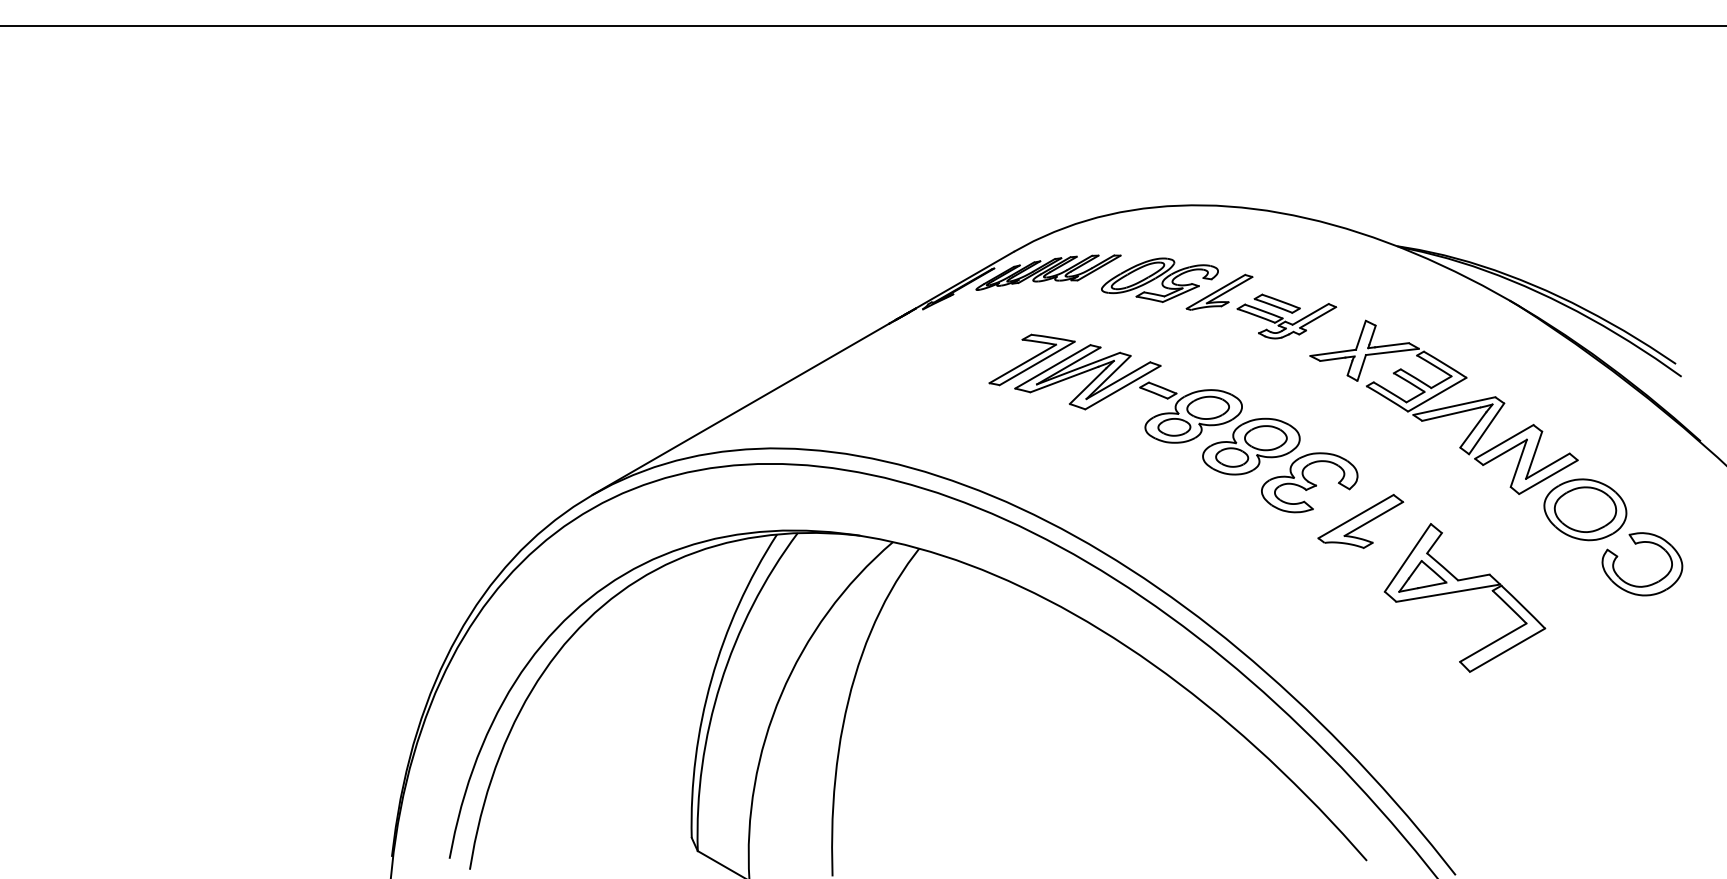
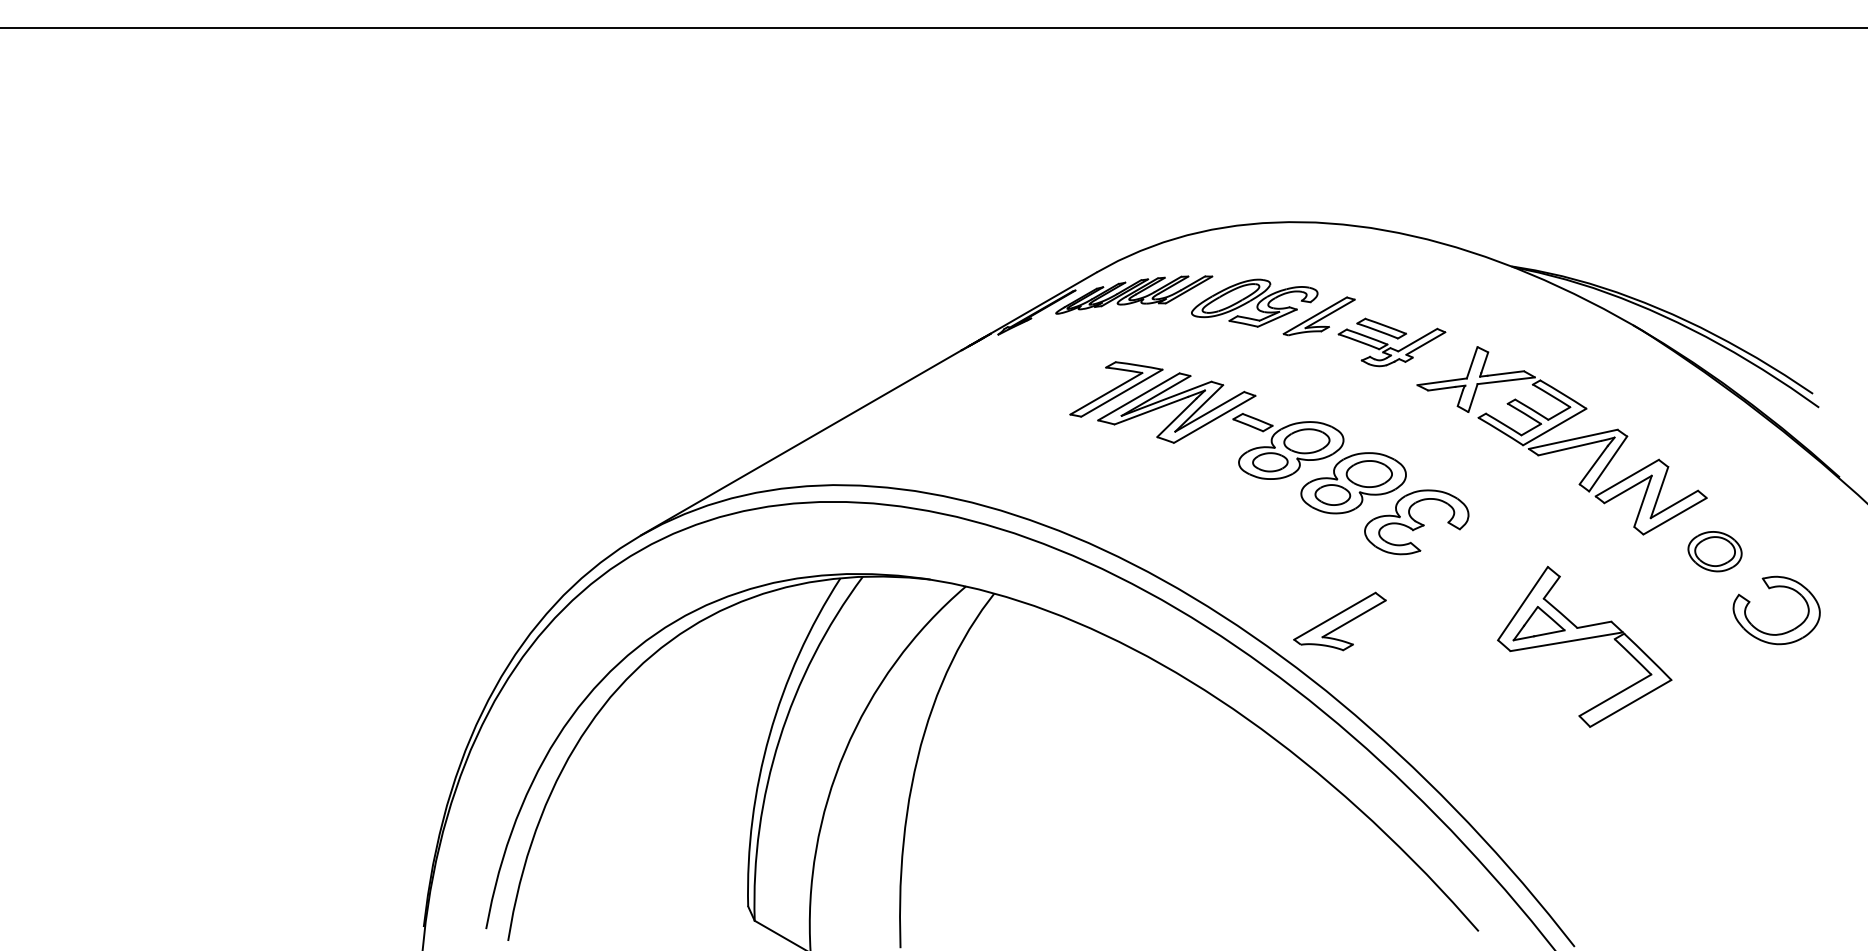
part: (1585, 509) -> (1715, 551), size x0.6
part: (1360, 521) -> (1339, 621), moved

